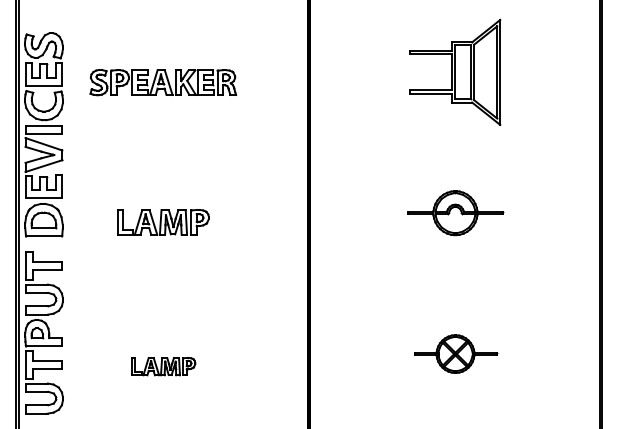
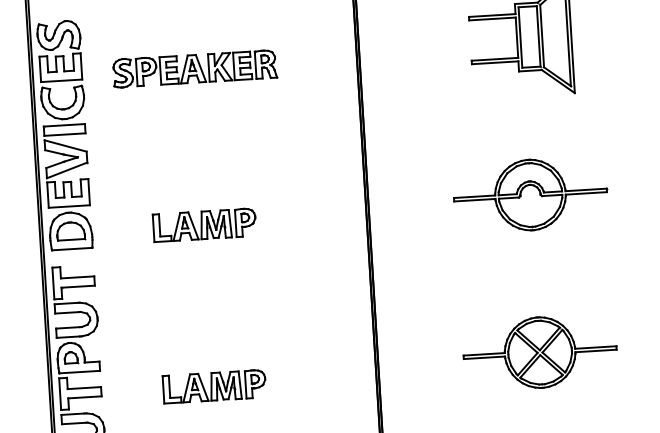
part: (455, 212) -> (530, 194), size x1.43
part: (455, 353) -> (540, 351), size x1.67
part: (163, 366) -> (214, 386), size x1.43

